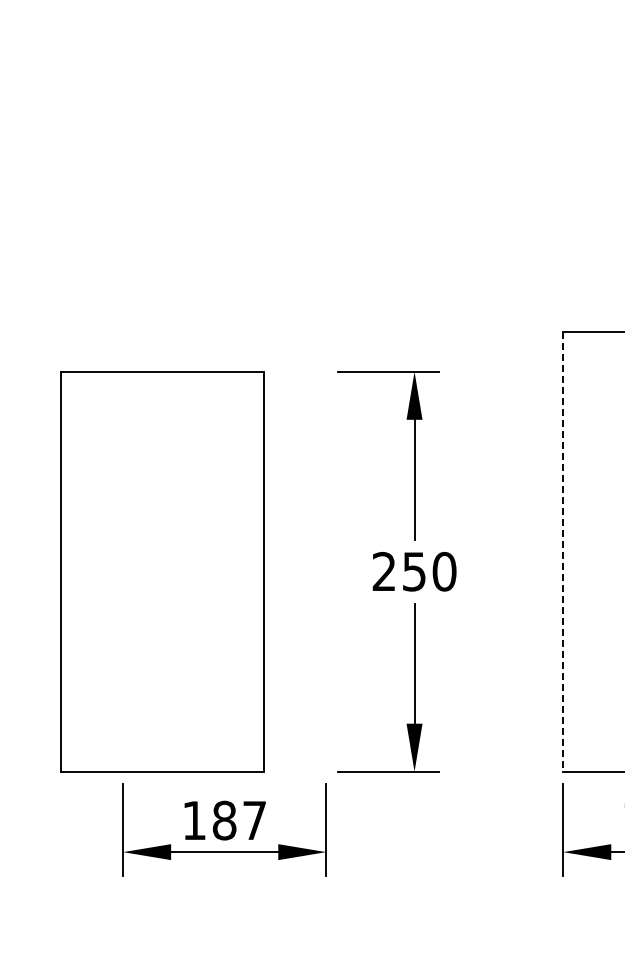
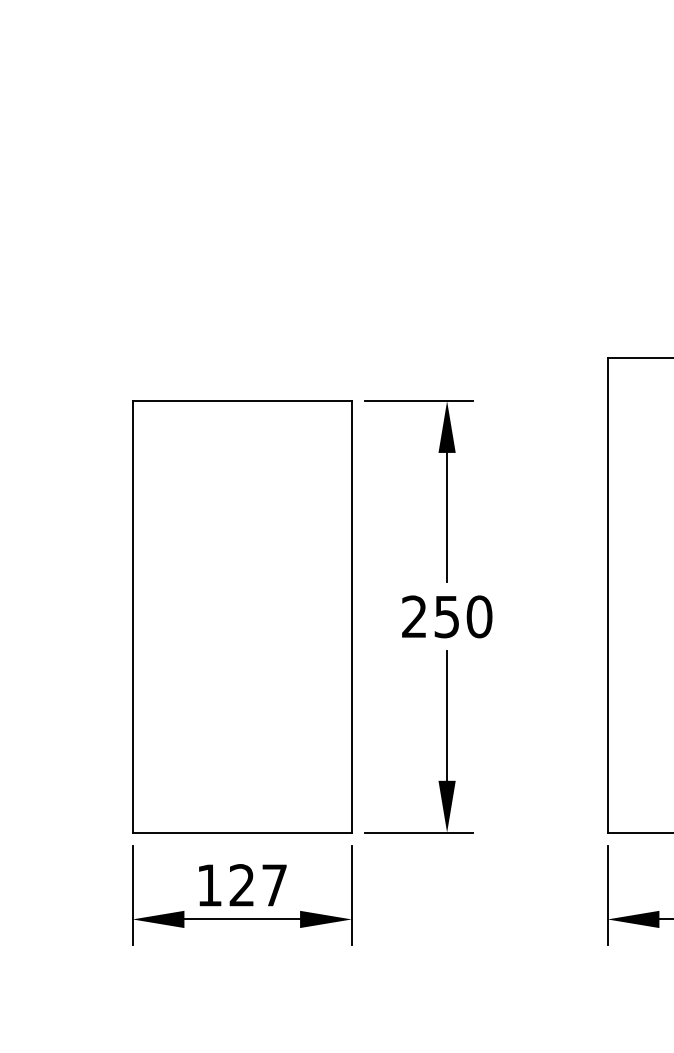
line: (563, 551) -> (607, 595), dashed -> solid
part: (162, 571) -> (242, 616), moved
text: (224, 820) -> (242, 885), 187 -> 127

